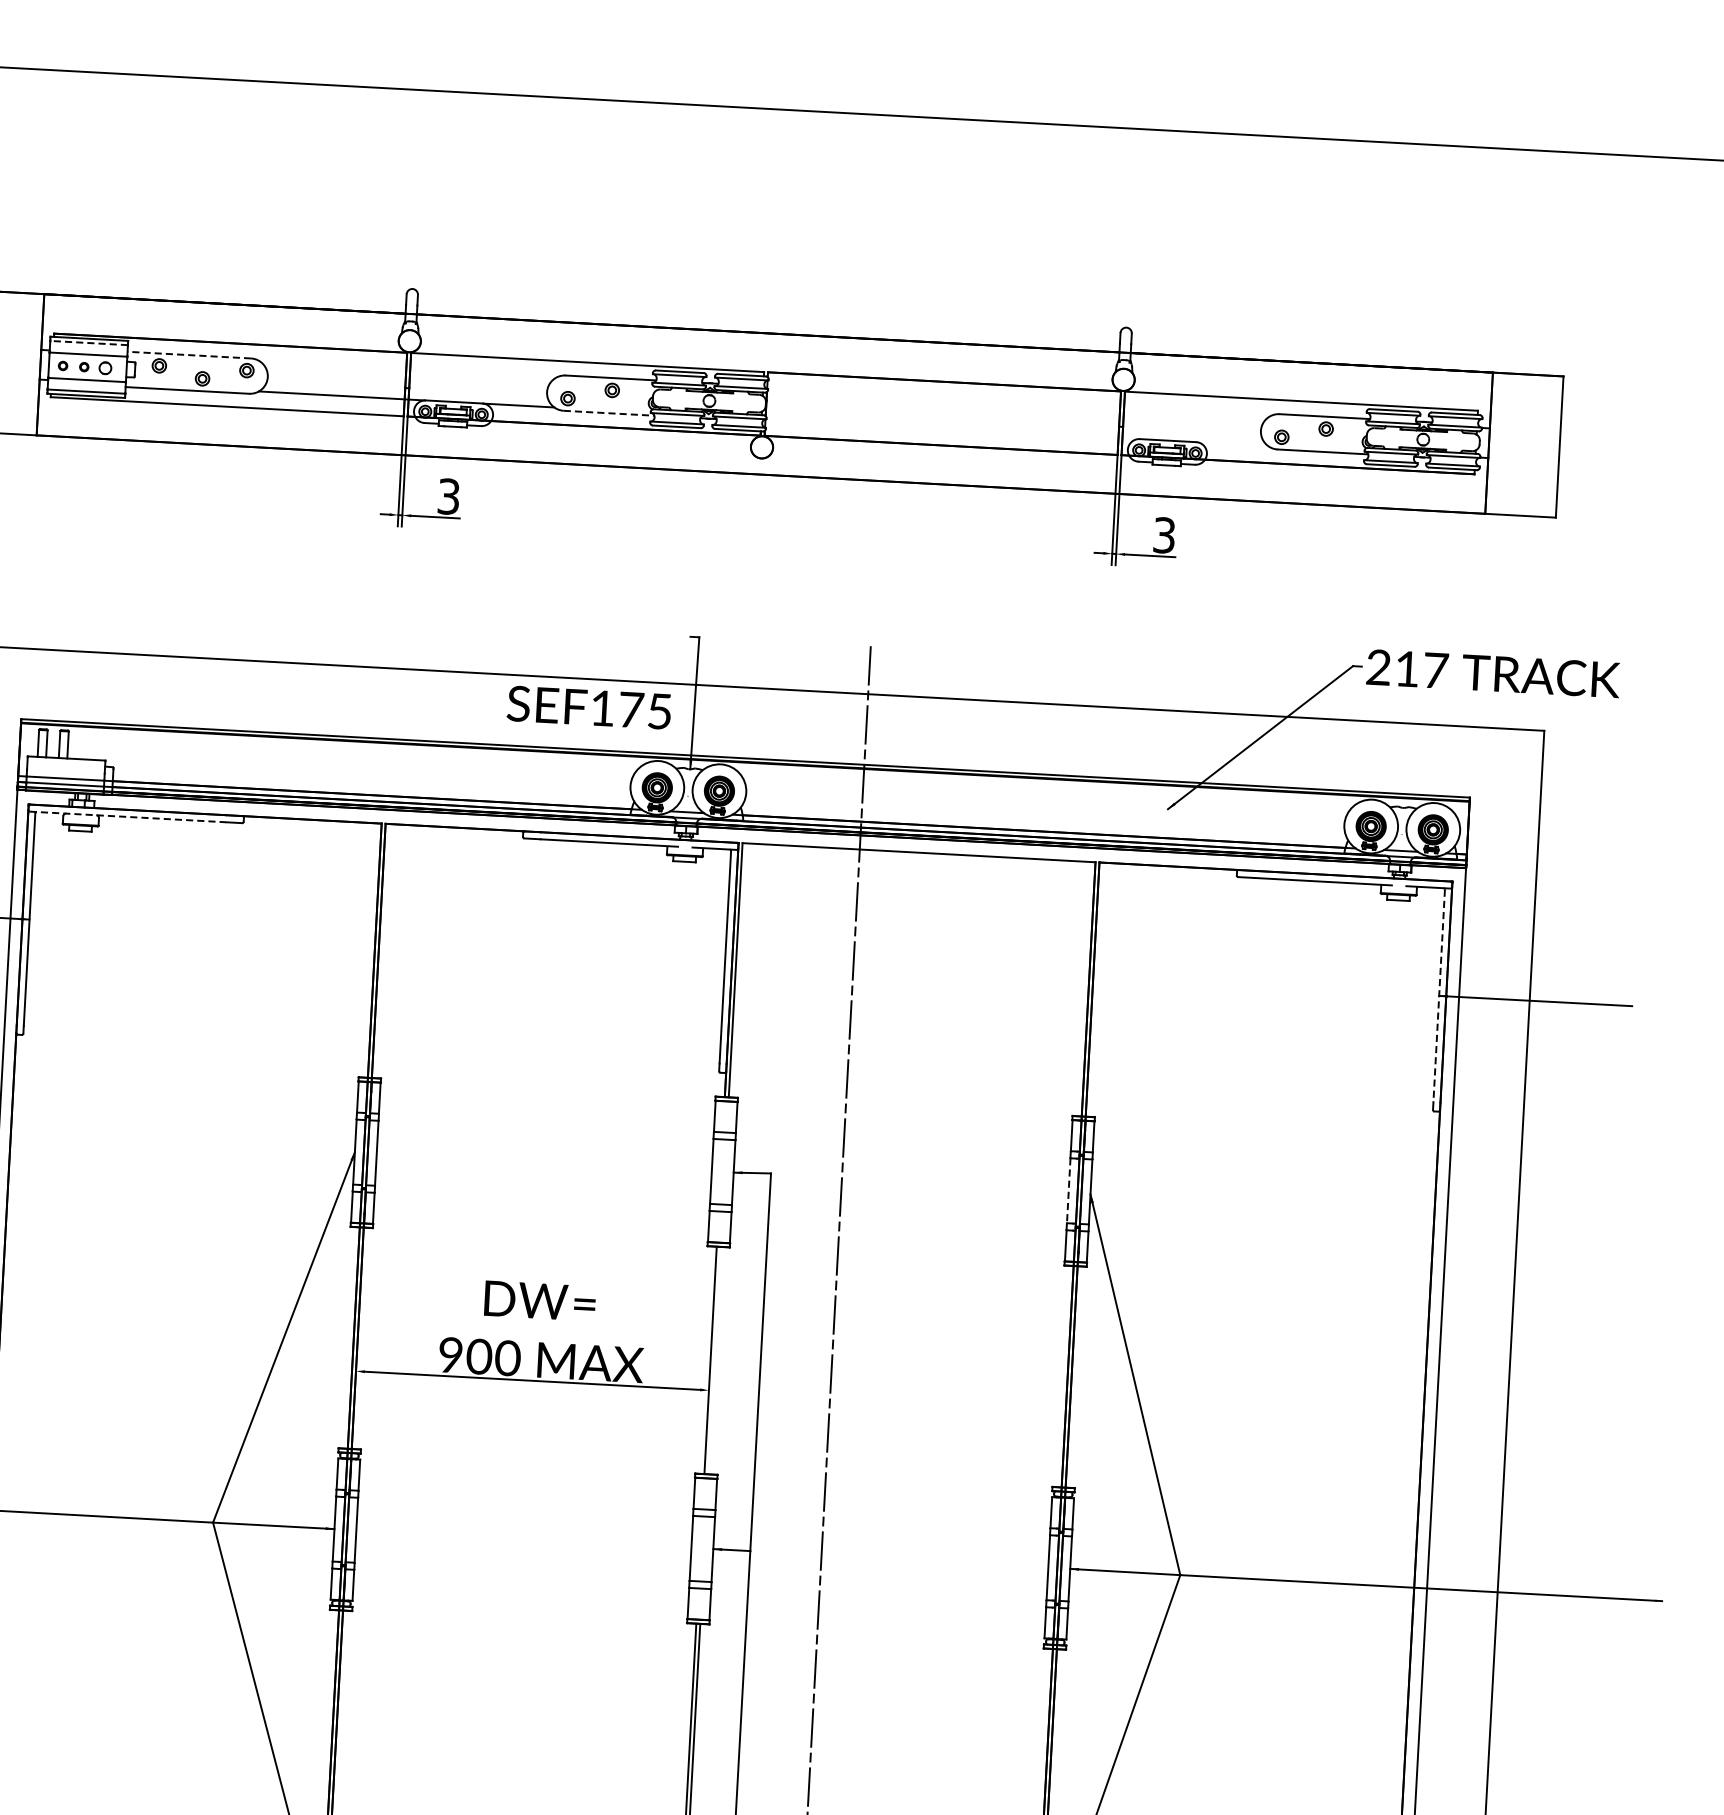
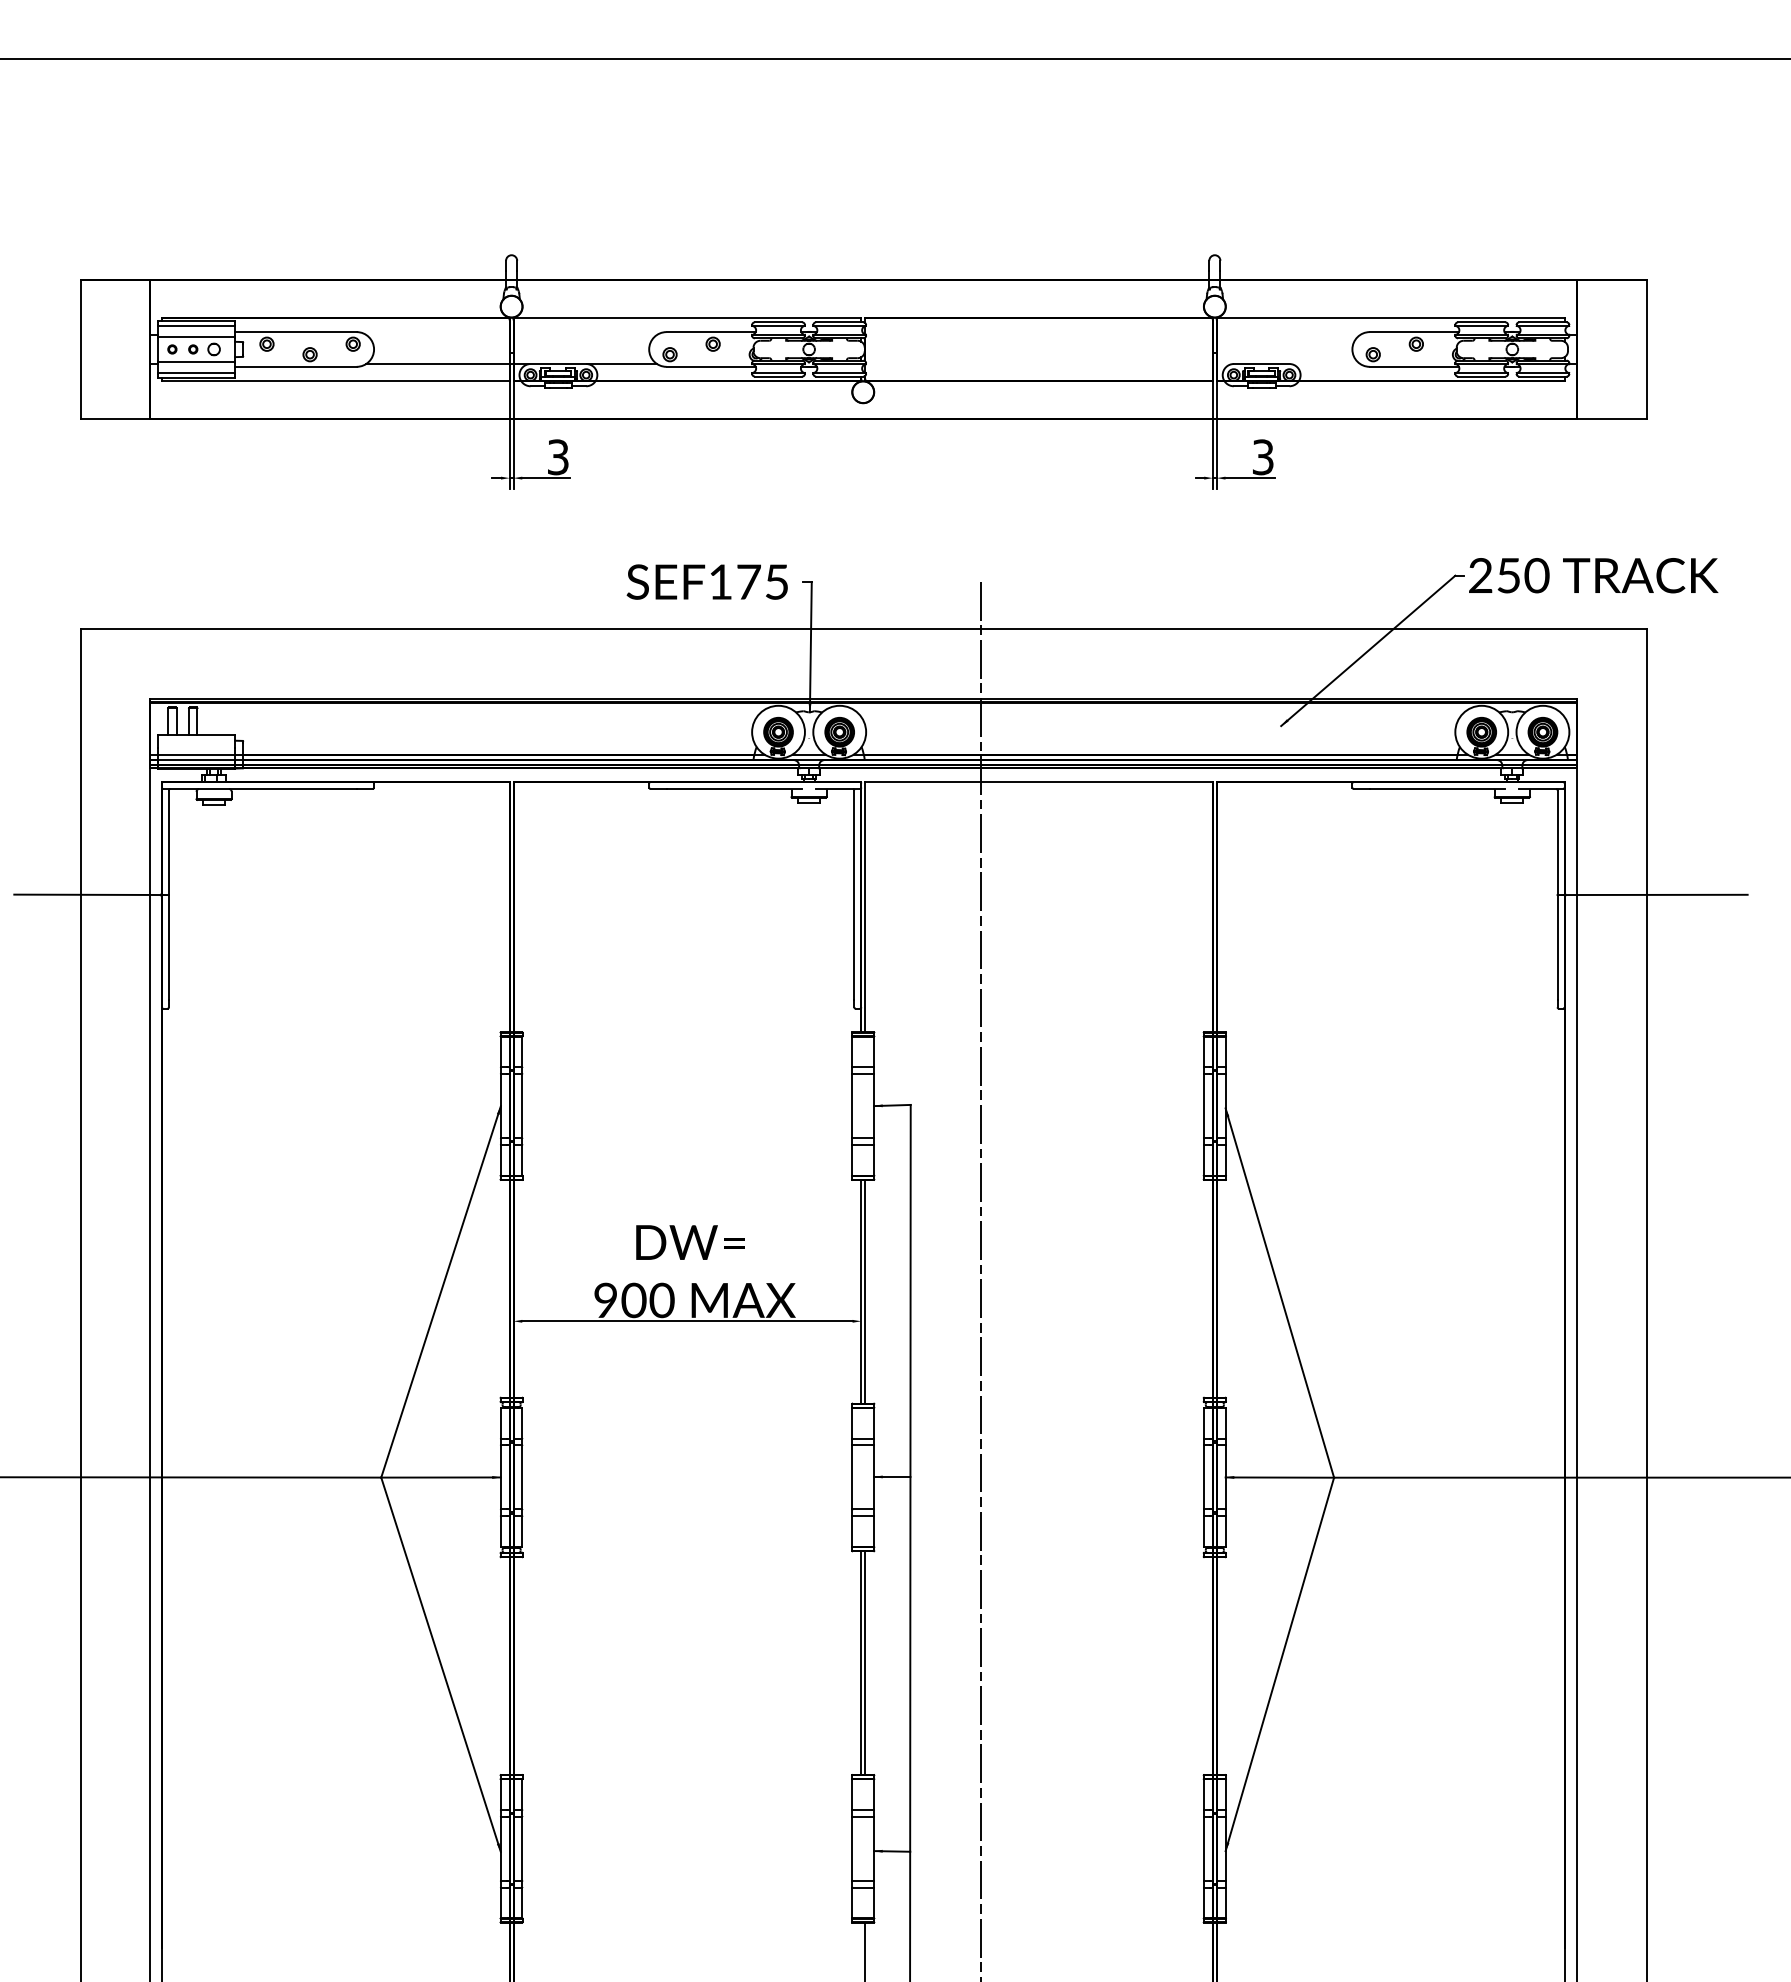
line: (88, 342) -> (196, 325), dashed -> solid
line: (188, 355) -> (295, 332), dashed -> solid
line: (609, 412) -> (711, 366), dashed -> solid
text: (1422, 669) -> (1523, 575), 217 -> 250
text: (588, 707) -> (706, 581), moved
line: (128, 816) -> (260, 788), dashed -> solid
line: (1439, 996) -> (1557, 895), dashed -> solid
line: (1069, 1191) -> (1204, 1106), dashed -> solid
line: (714, 1360) -> (865, 1291), added

